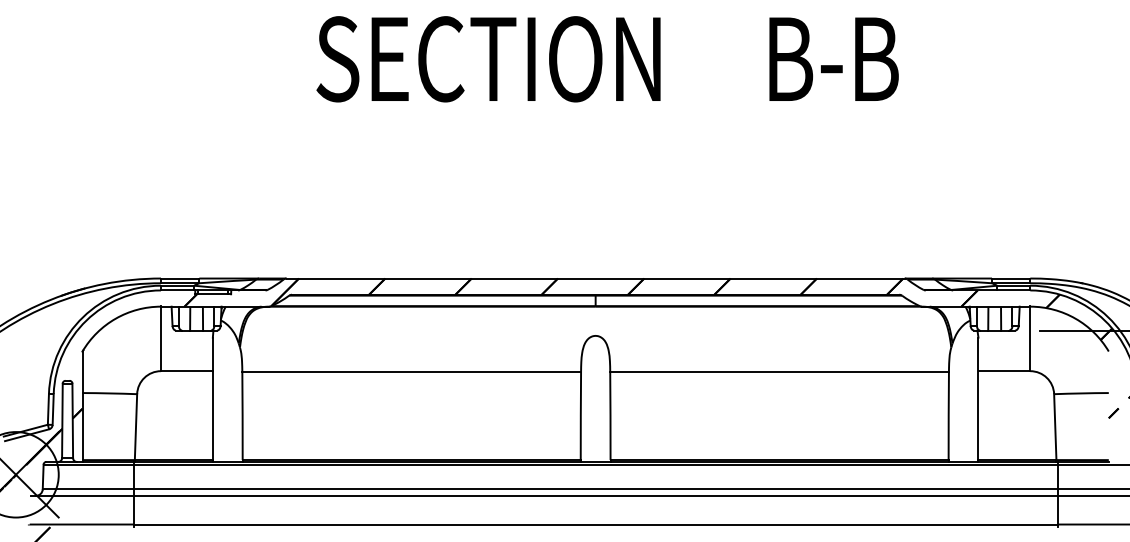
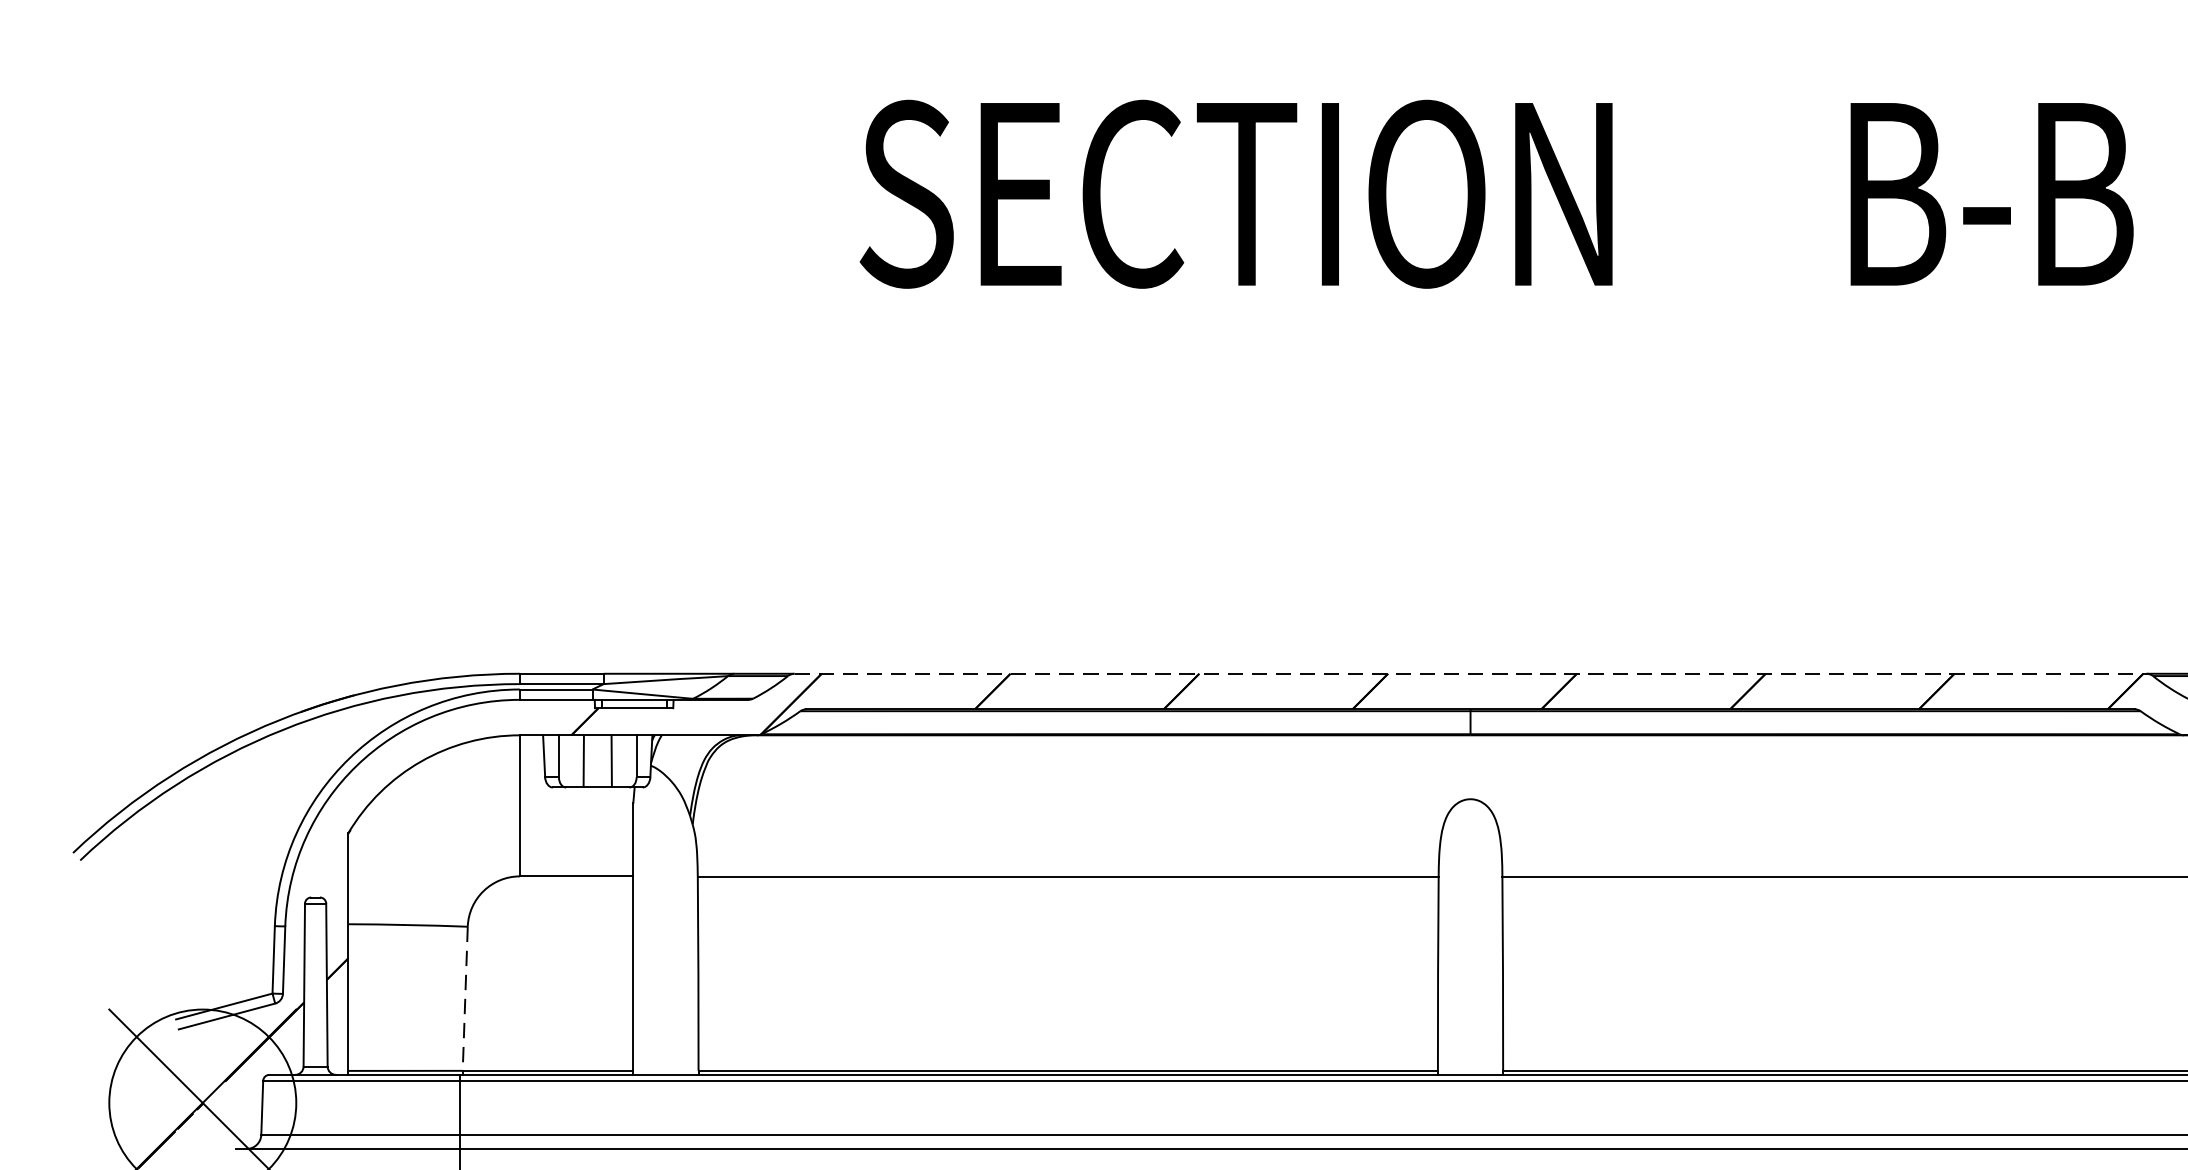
line: (596, 278) -> (1472, 673), solid -> dashed
line: (136, 427) -> (466, 999), solid -> dashed

